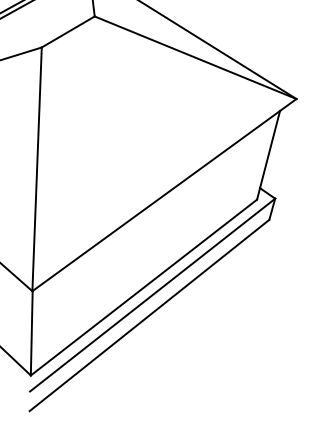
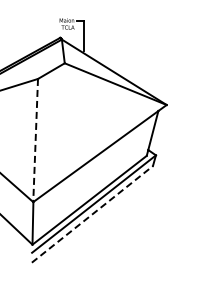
line: (36, 169) -> (35, 140), solid -> dashed
line: (149, 315) -> (92, 214), solid -> dashed

